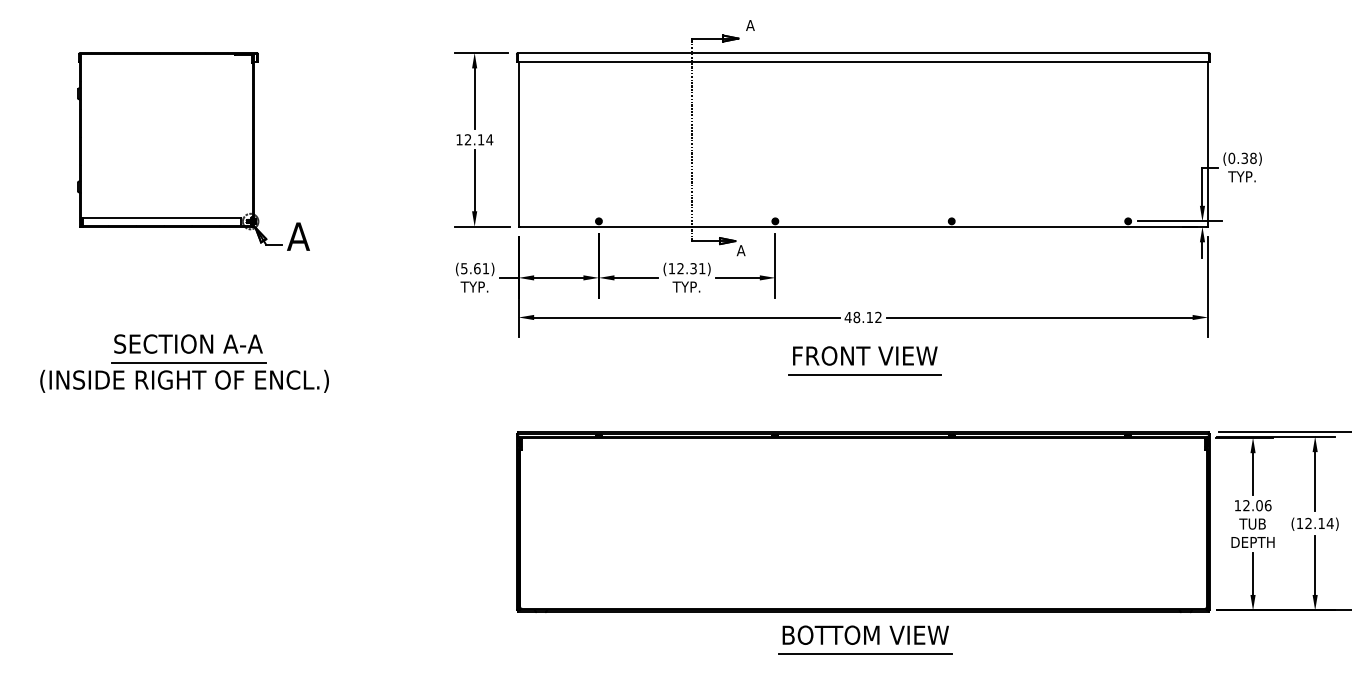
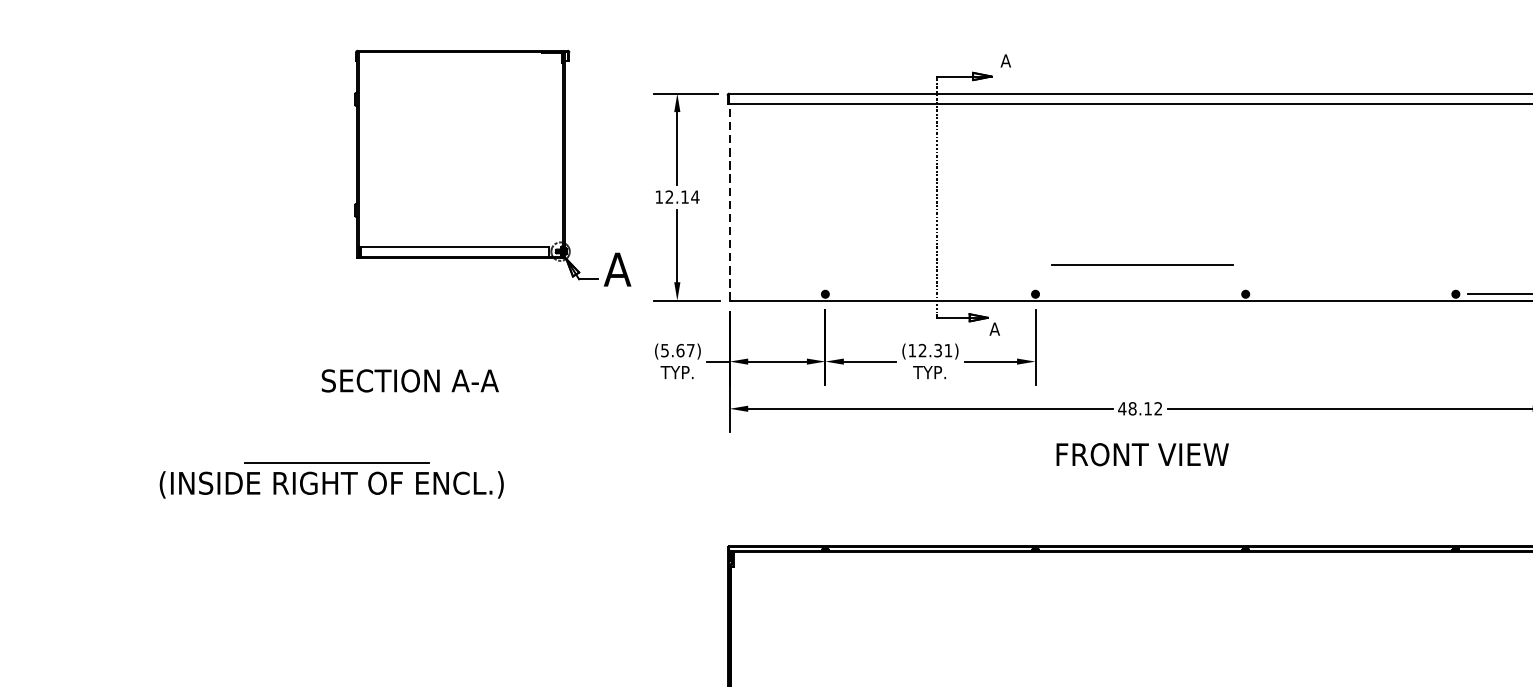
line: (518, 143) -> (729, 201), solid -> dashed
part: (193, 151) -> (492, 168), moved
text: (485, 268) -> (690, 350), (5.61) -> (5.67)
text: (188, 343) -> (410, 380), moved
line: (864, 374) -> (1141, 264), moved

